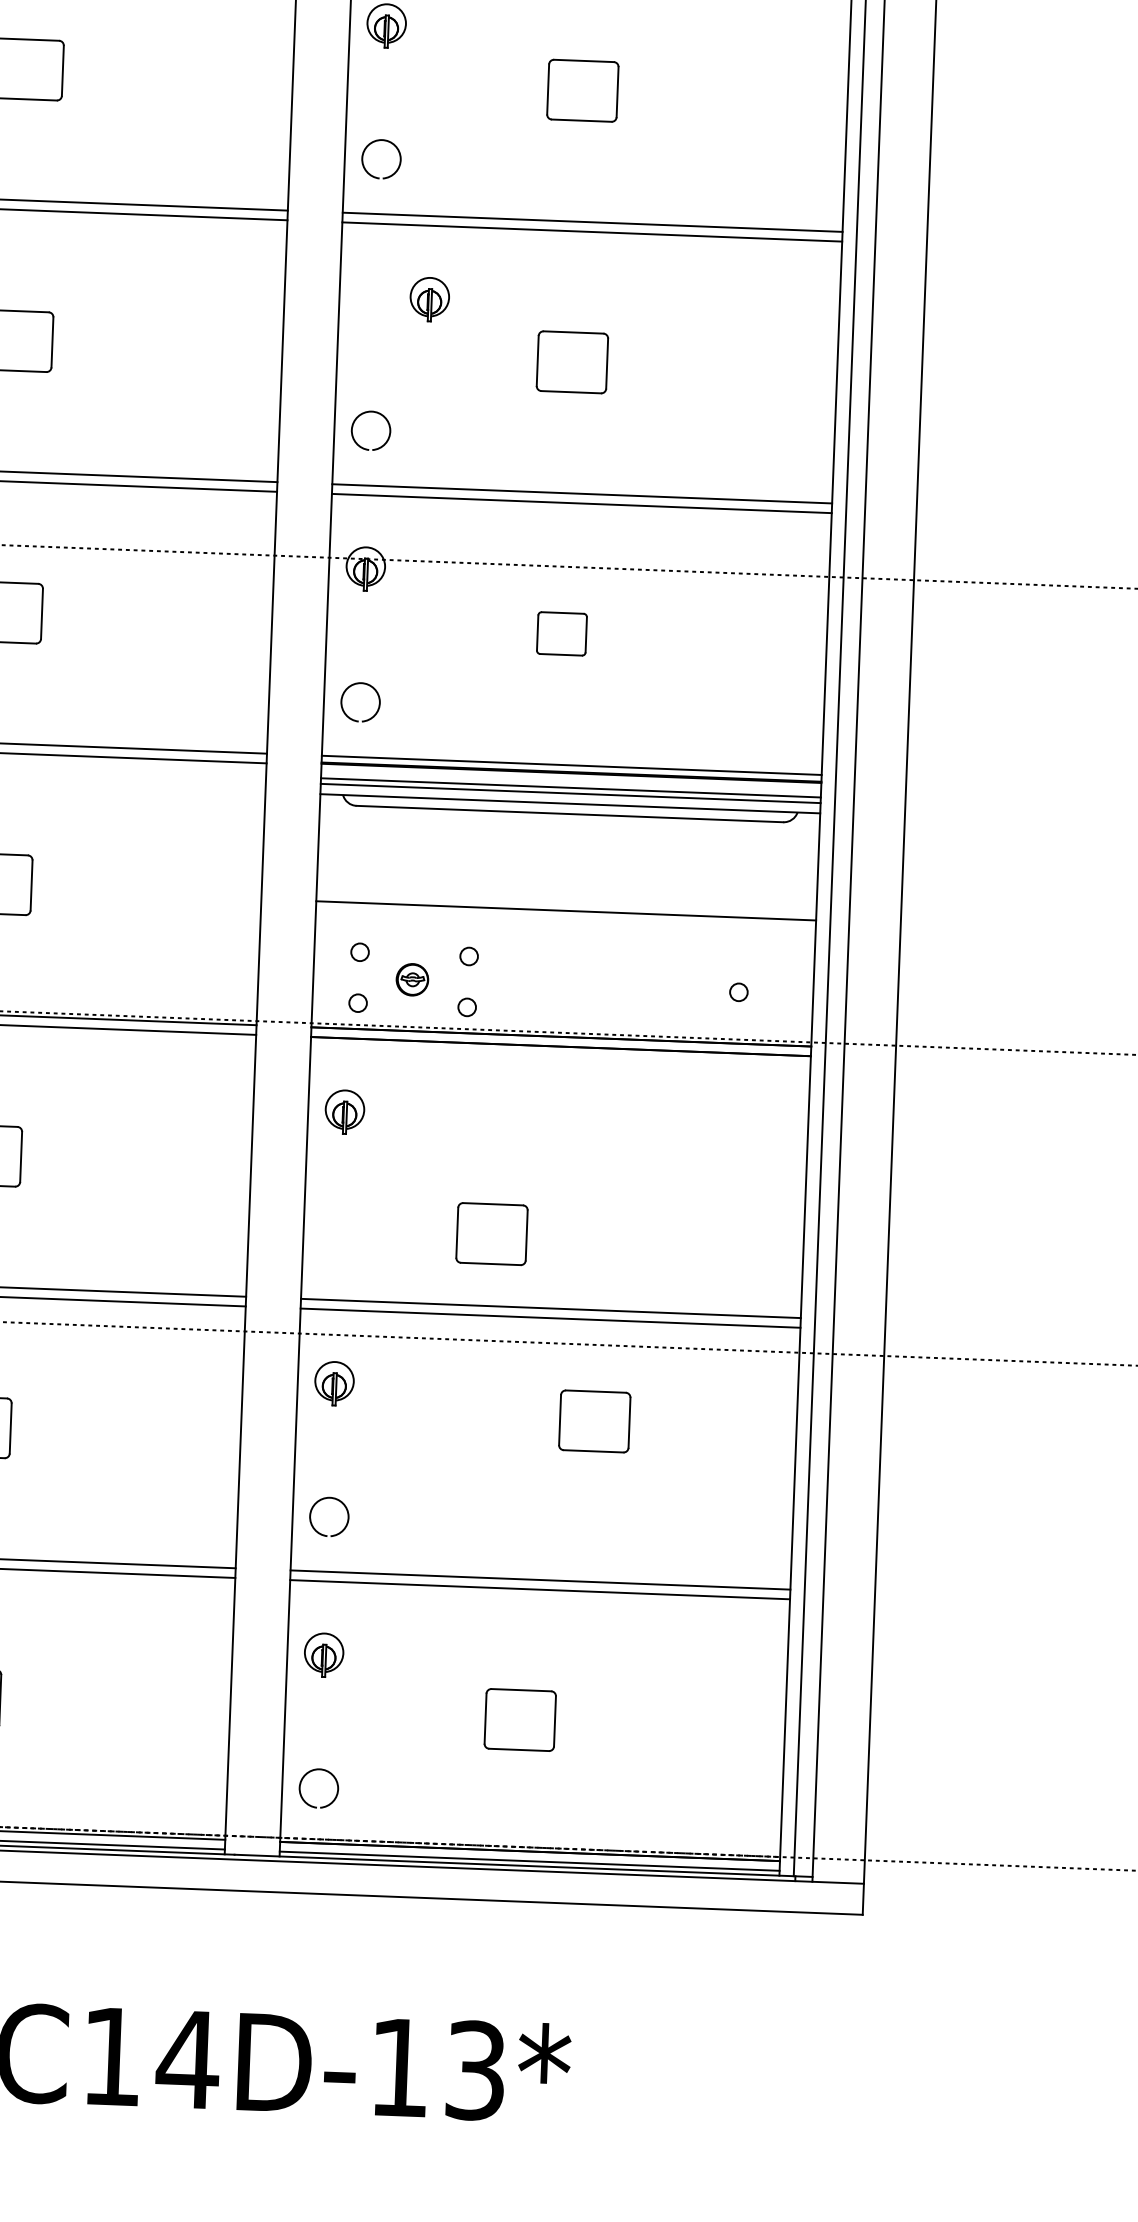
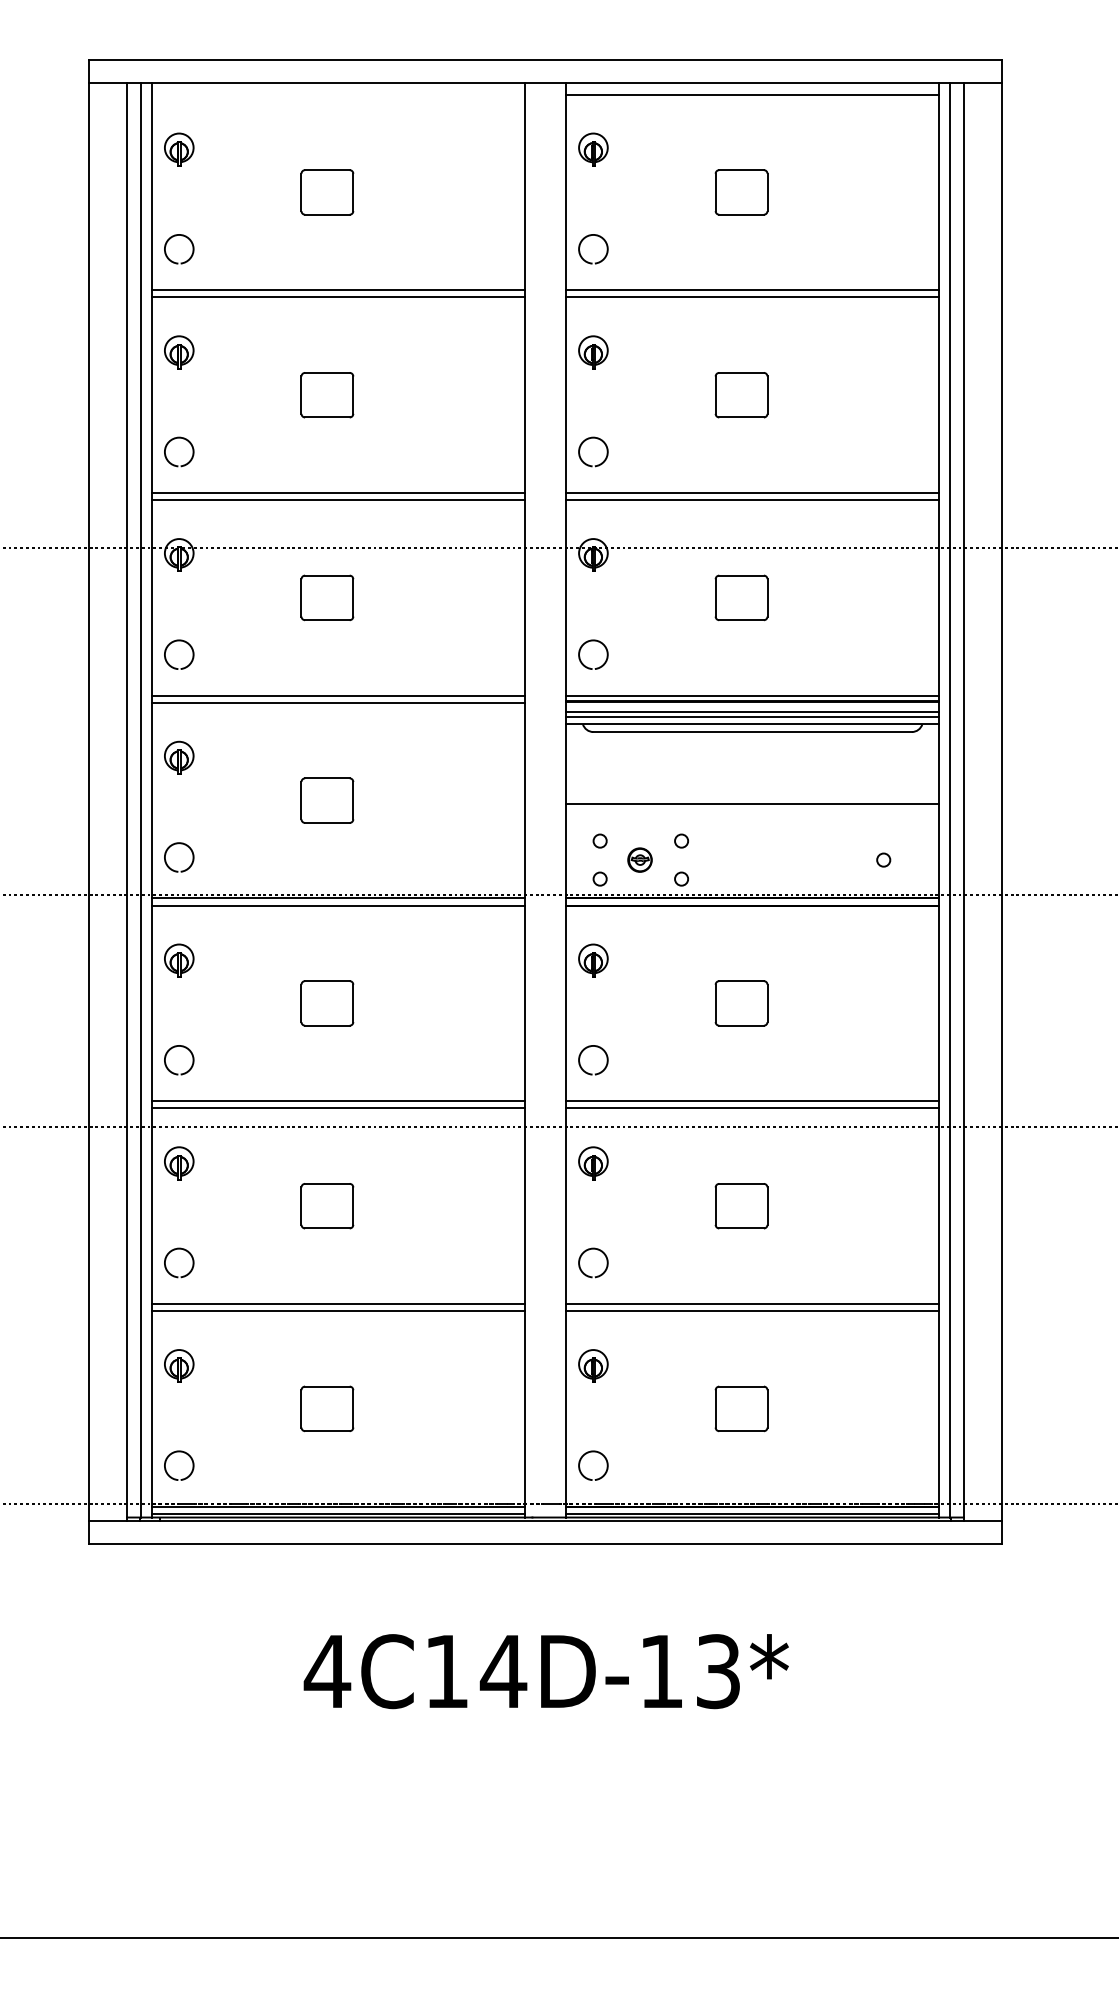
part: (429, 299) -> (593, 352), moved
part: (561, 633) -> (741, 597), size x1.43
part: (491, 1234) -> (741, 1003), moved
arc: (350, 1259) -> (601, 1070), added
part: (594, 1421) -> (741, 1206), moved

